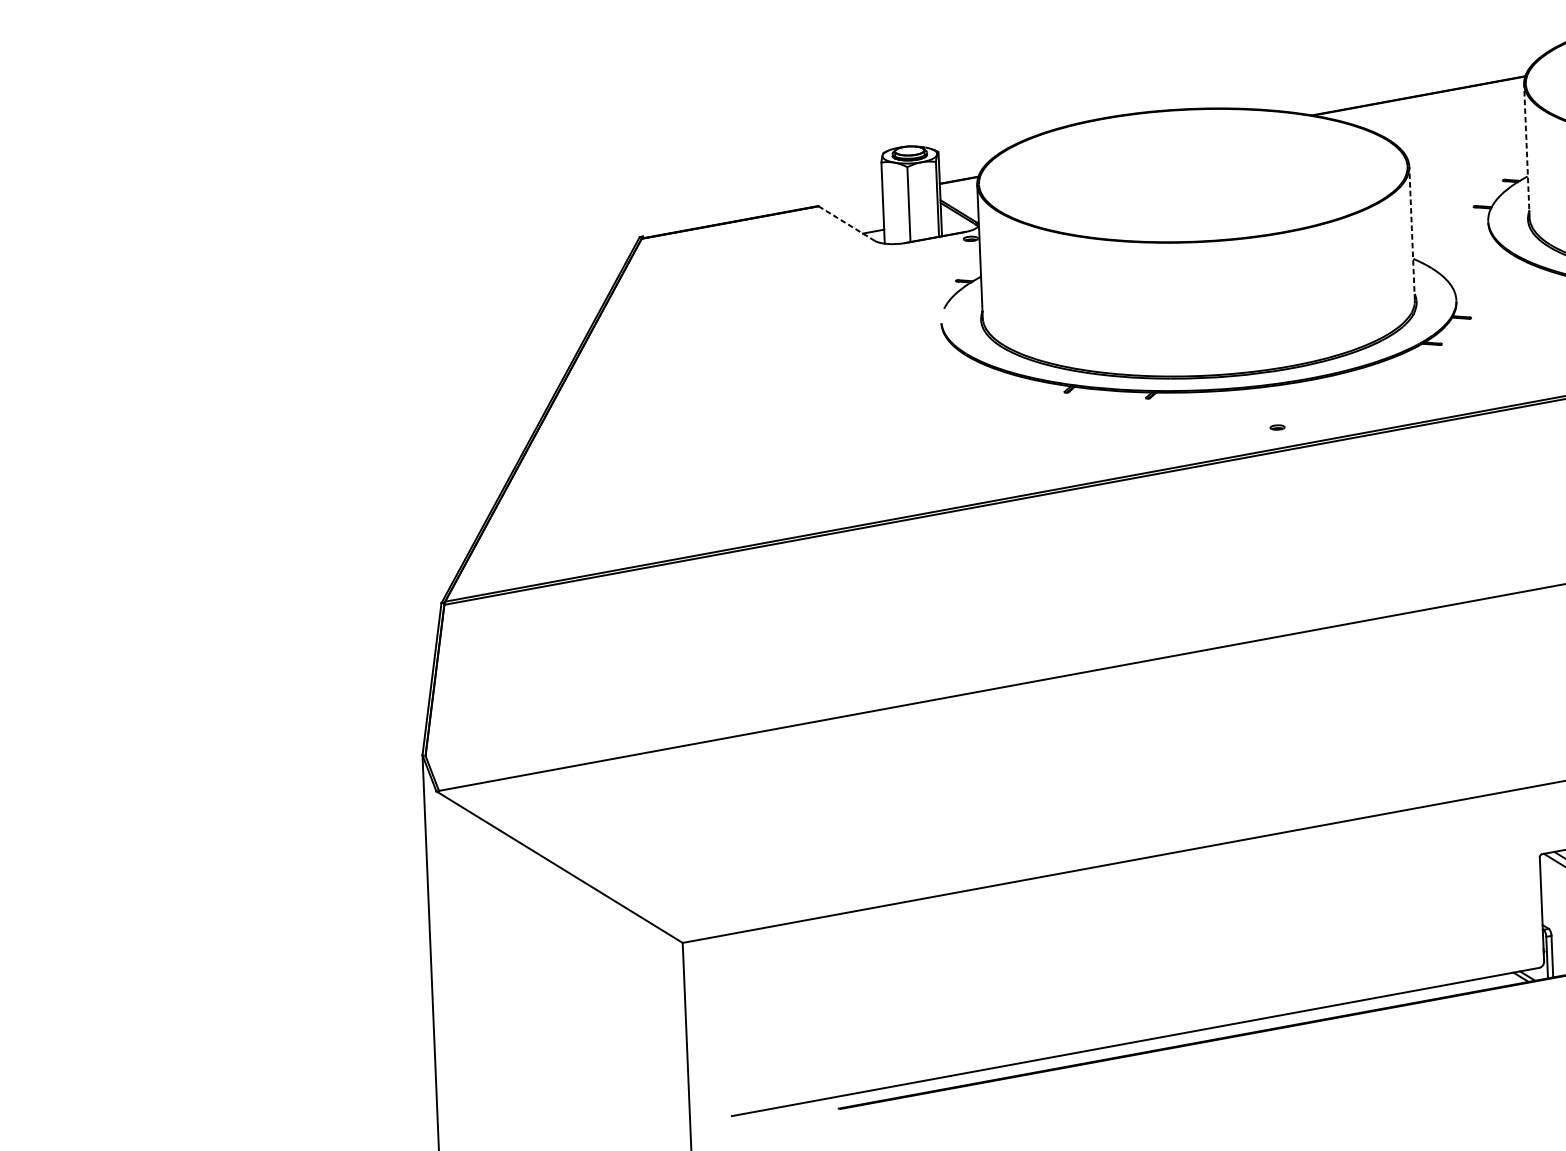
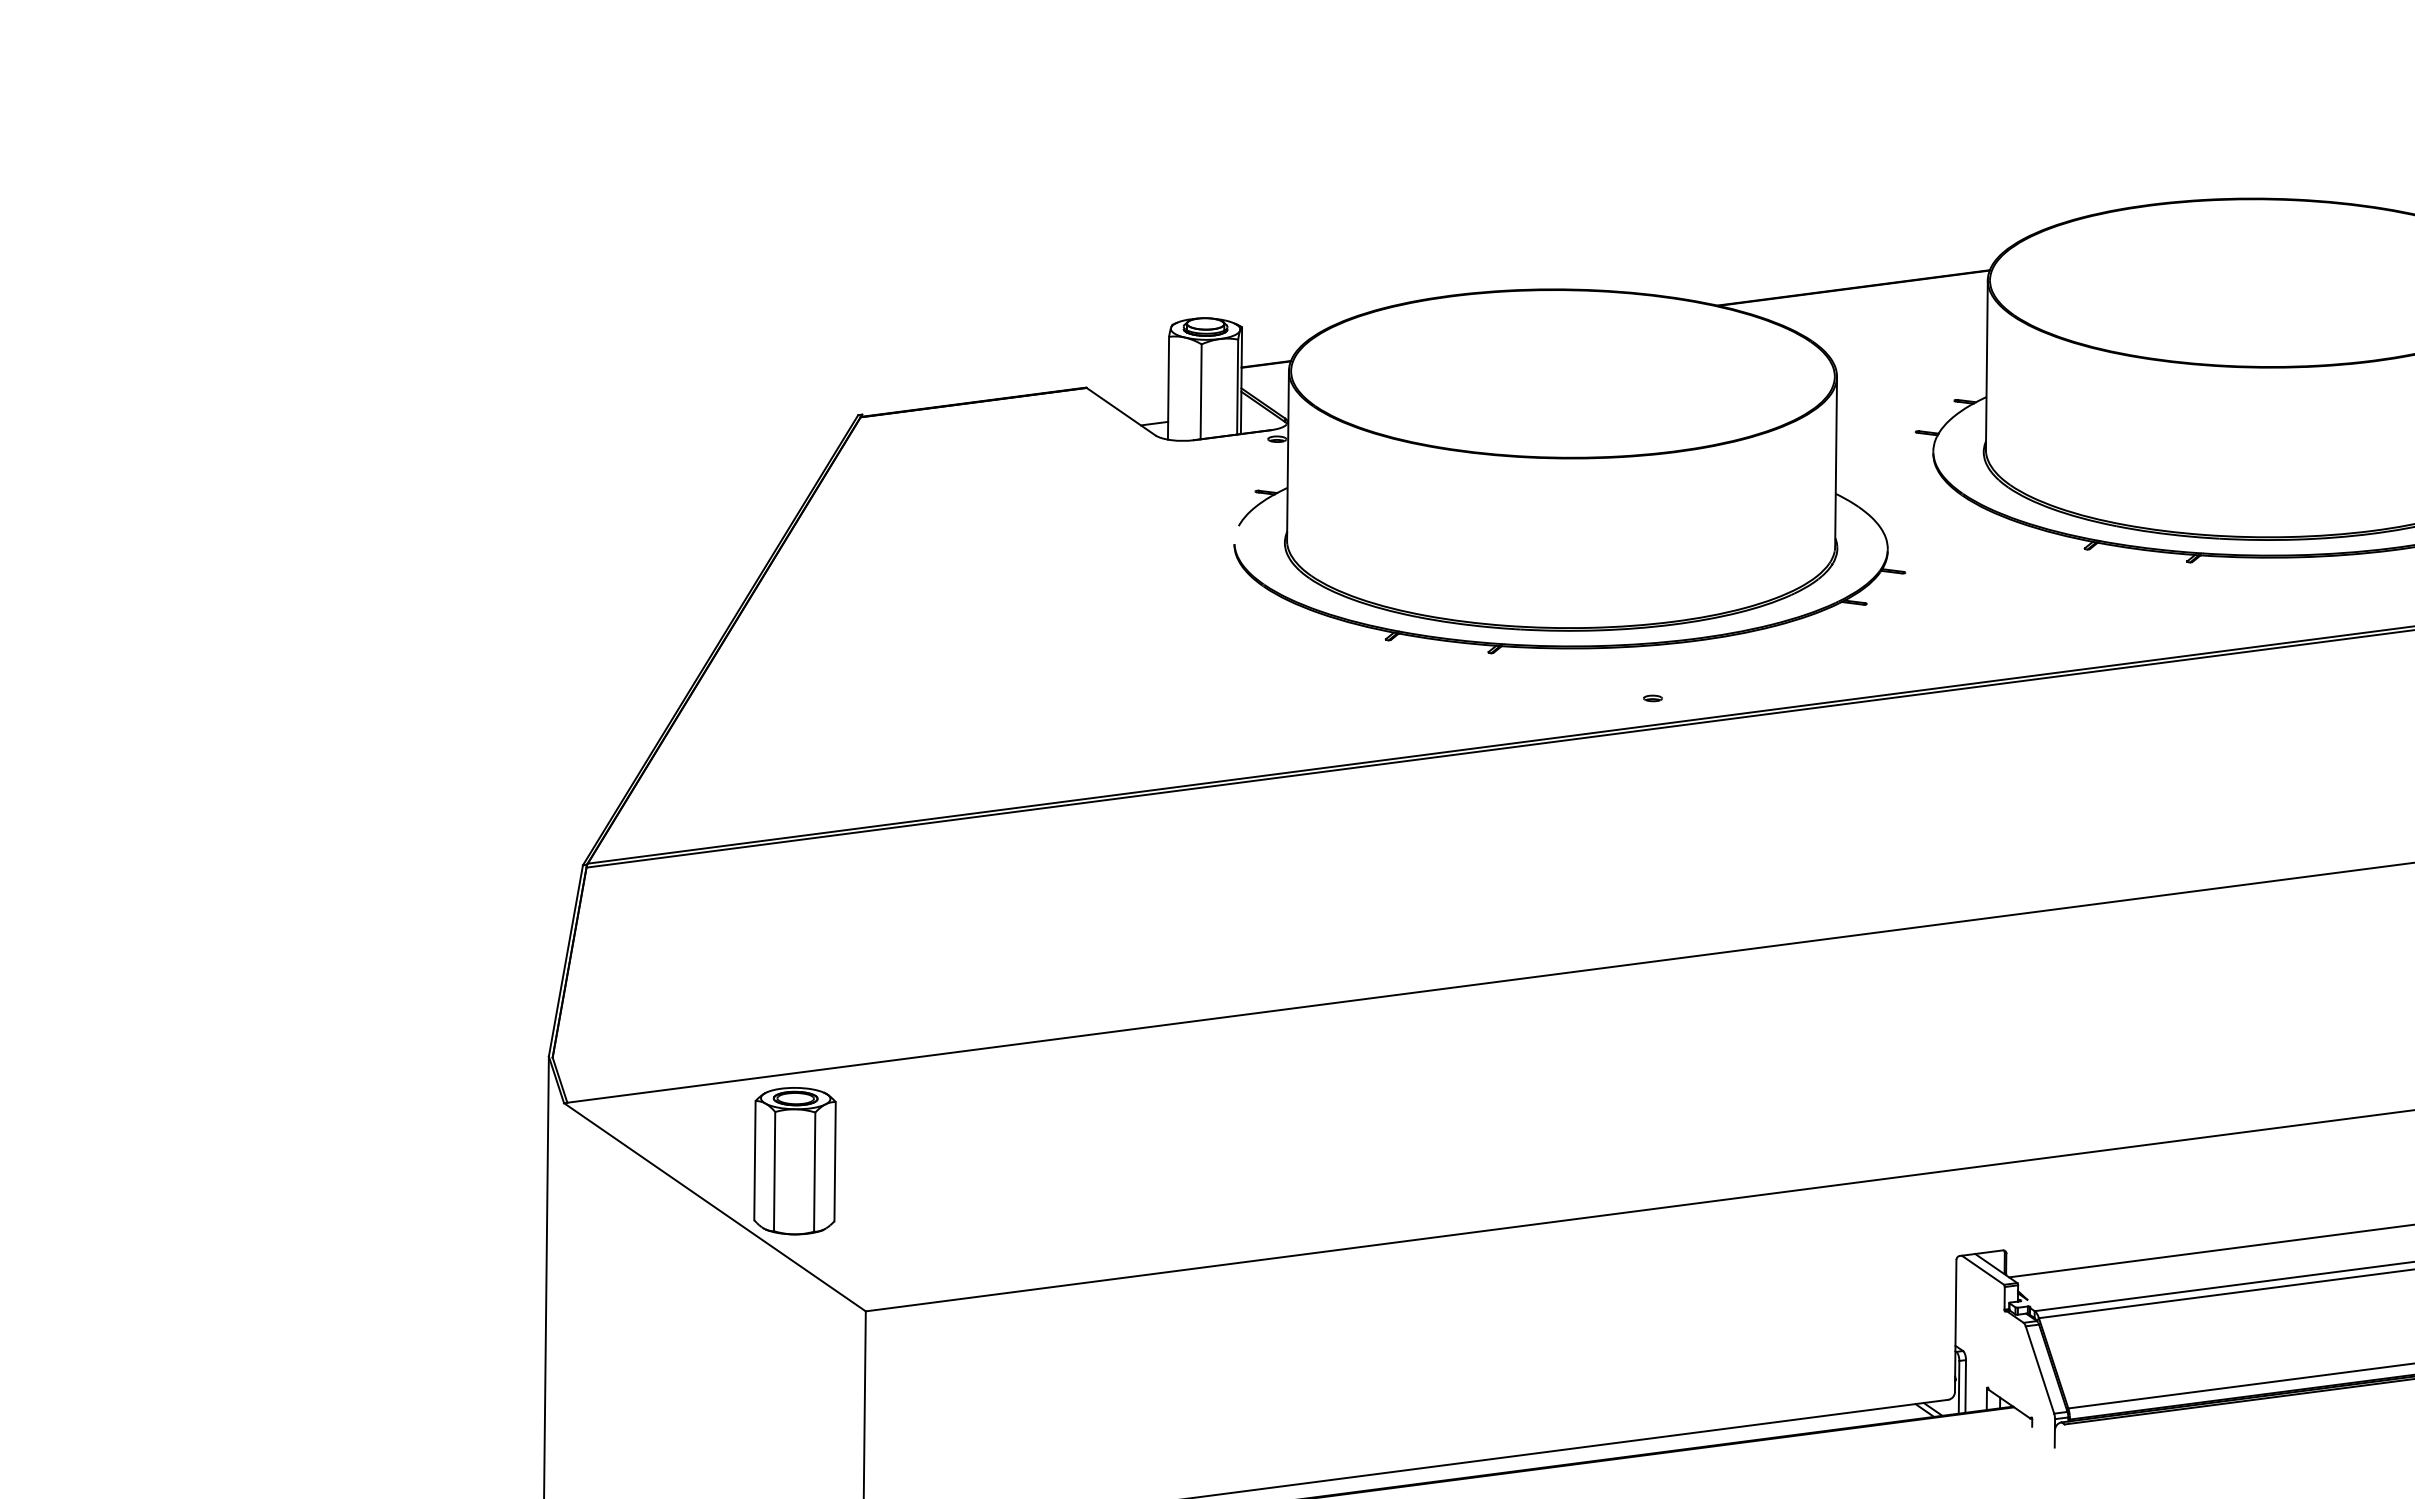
line: (1526, 150) -> (1986, 364), dashed -> solid
line: (847, 223) -> (1121, 411), dashed -> solid
line: (1412, 233) -> (1836, 461), dashed -> solid
part: (620, 827) -> (794, 1161), added

